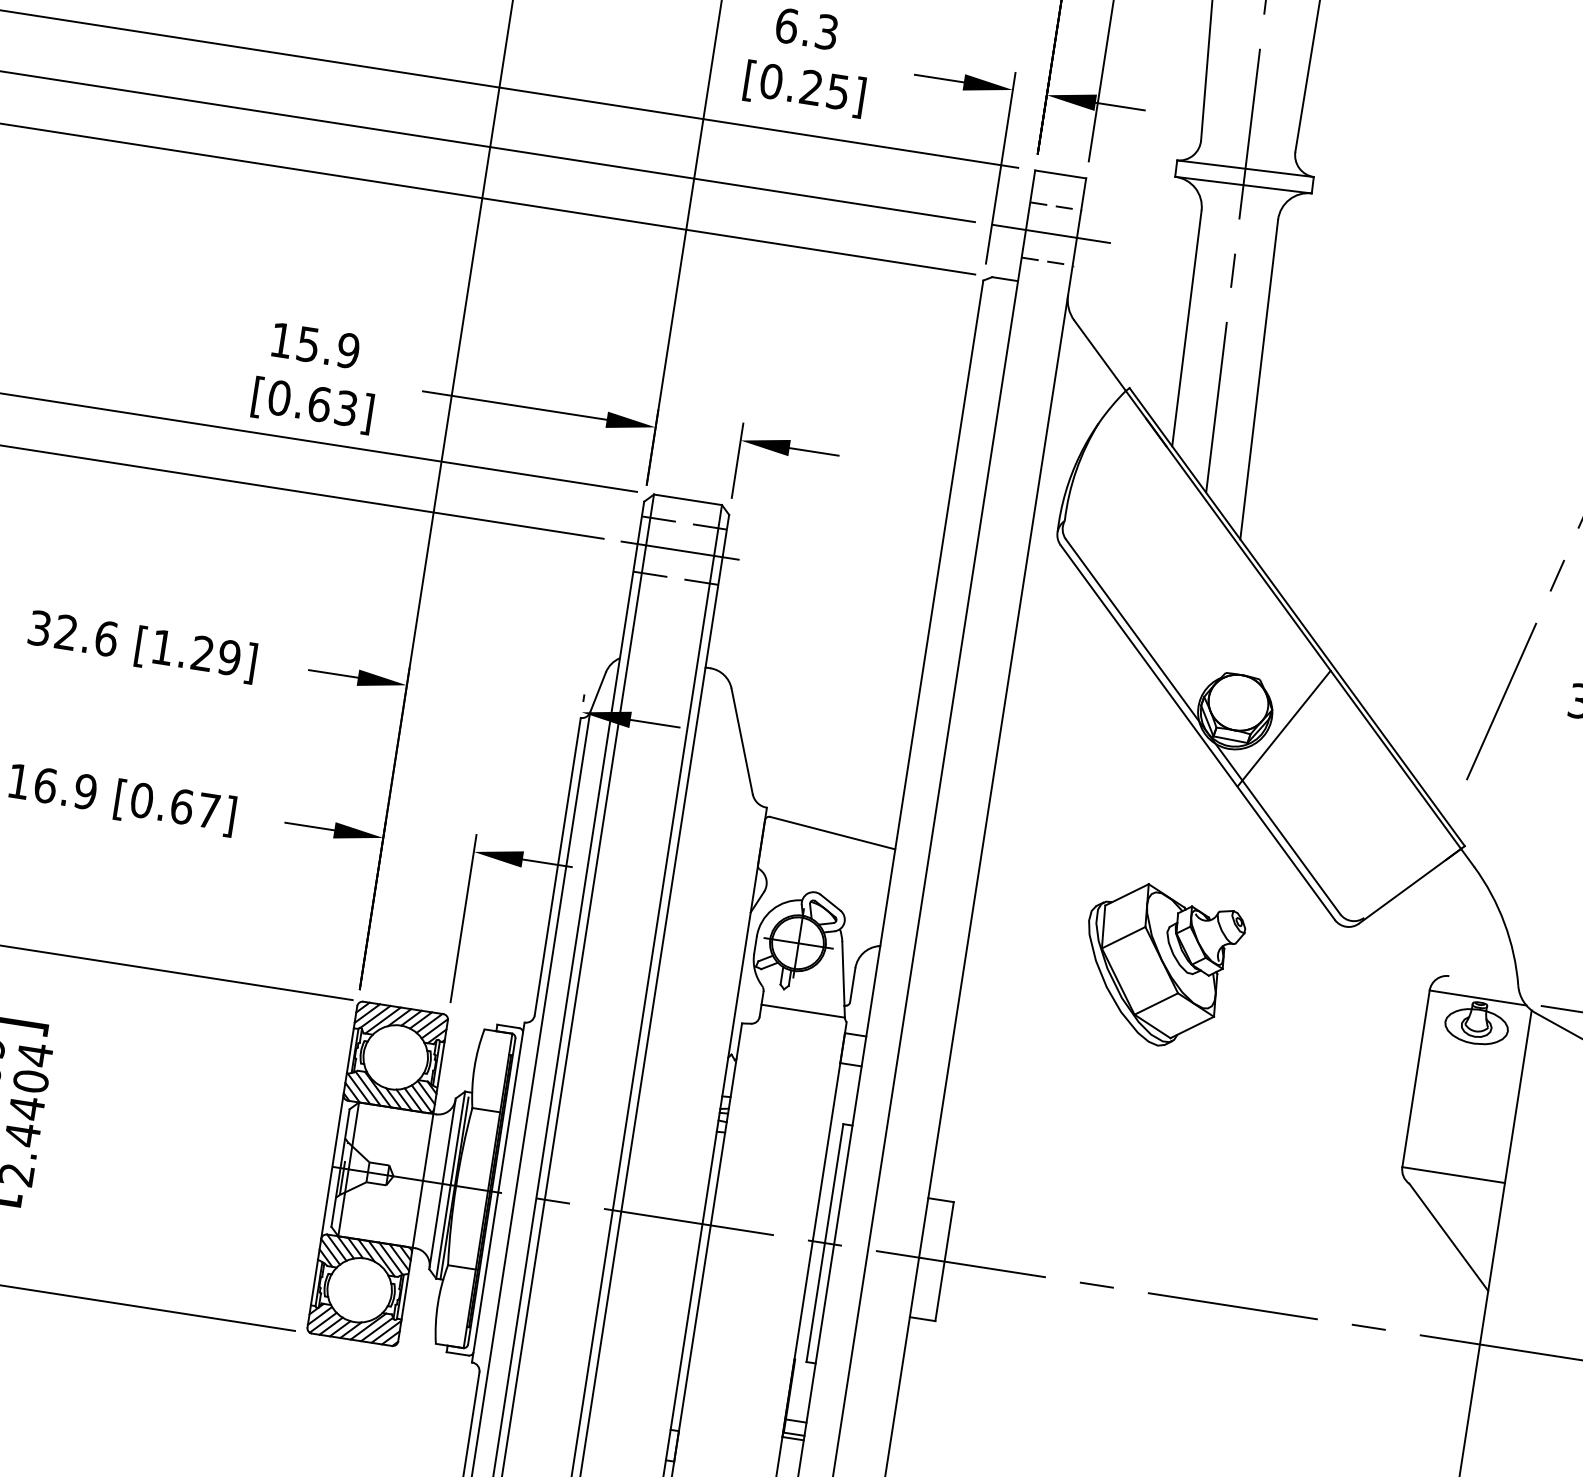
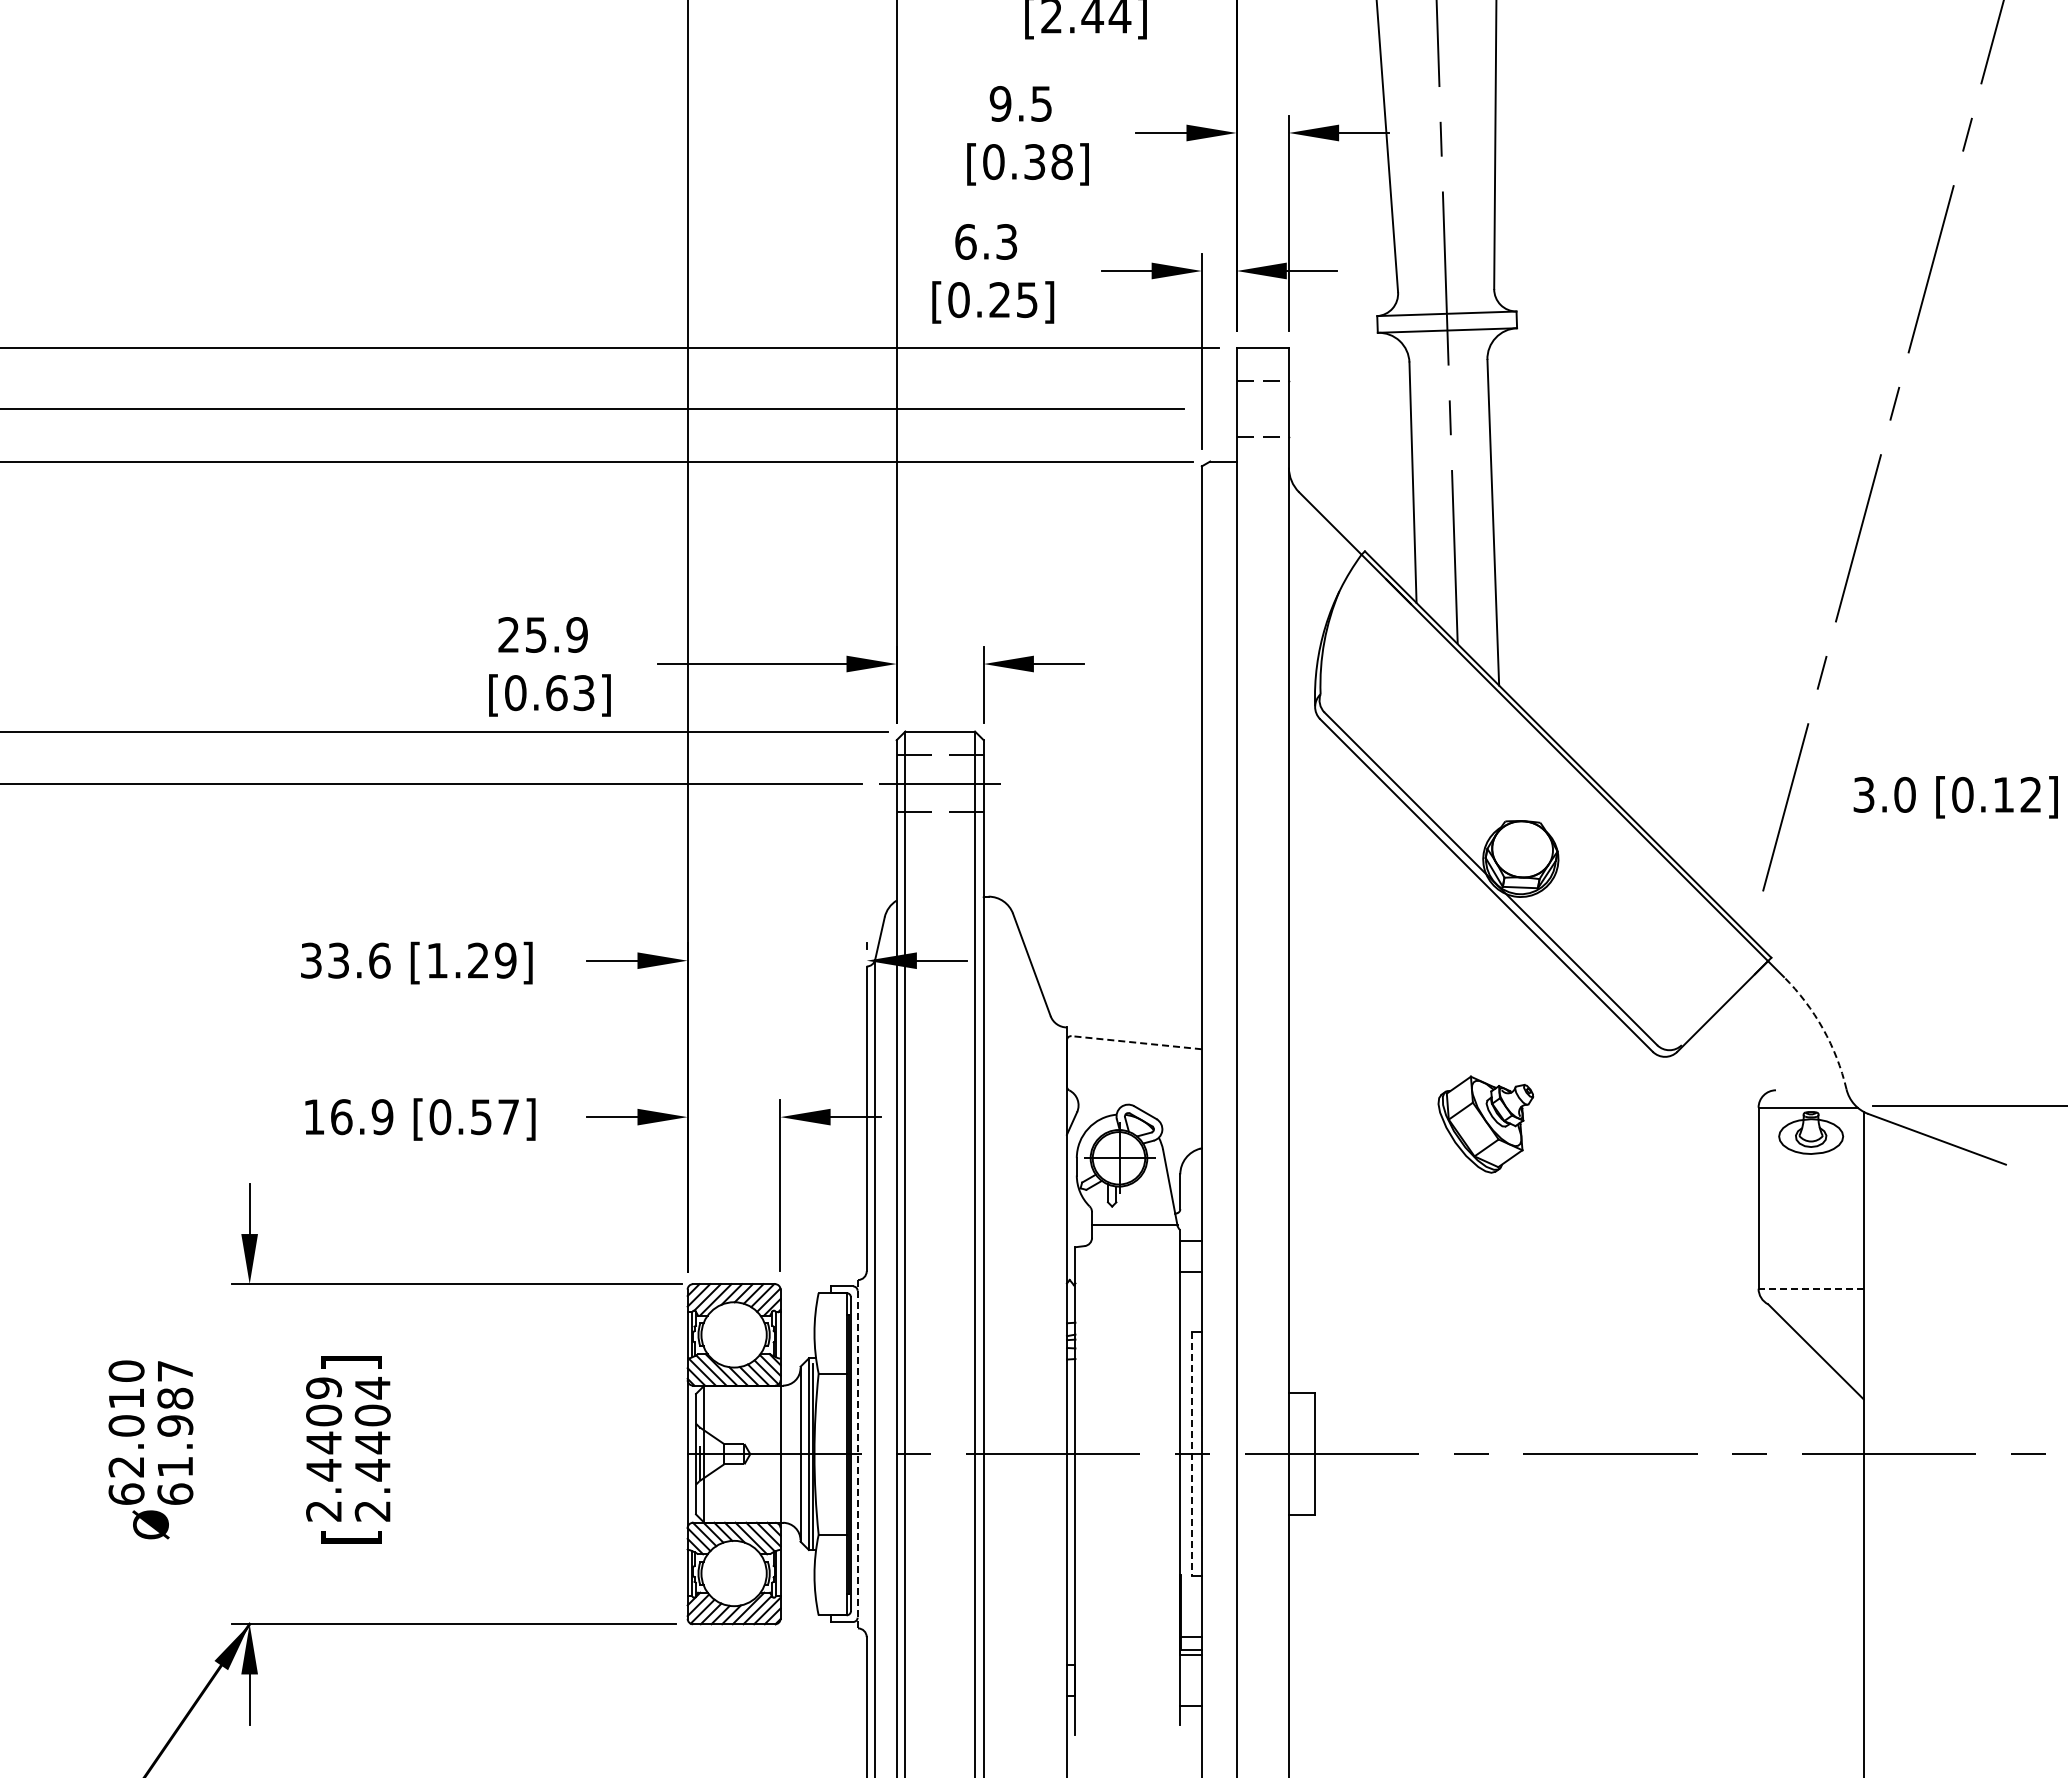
line: (1051, 234) -> (1262, 409), removed
text: (281, 339) -> (508, 634), 15.9 -> 25.9
text: (66, 632) -> (338, 960), 32.6 -> 33.6
line: (1283, 728) -> (1571, 868), removed
text: (182, 807) -> (481, 1117), [0.67] -> [0.57]
line: (832, 832) -> (1136, 1042), solid -> dashed
arc: (1505, 923) -> (1823, 1028), solid -> dashed
part: (1160, 965) -> (1485, 1124), size x0.6
line: (1454, 1174) -> (1811, 1288), solid -> dashed
line: (498, 1192) -> (857, 1454), solid -> dashed
line: (824, 1243) -> (1192, 1454), solid -> dashed

